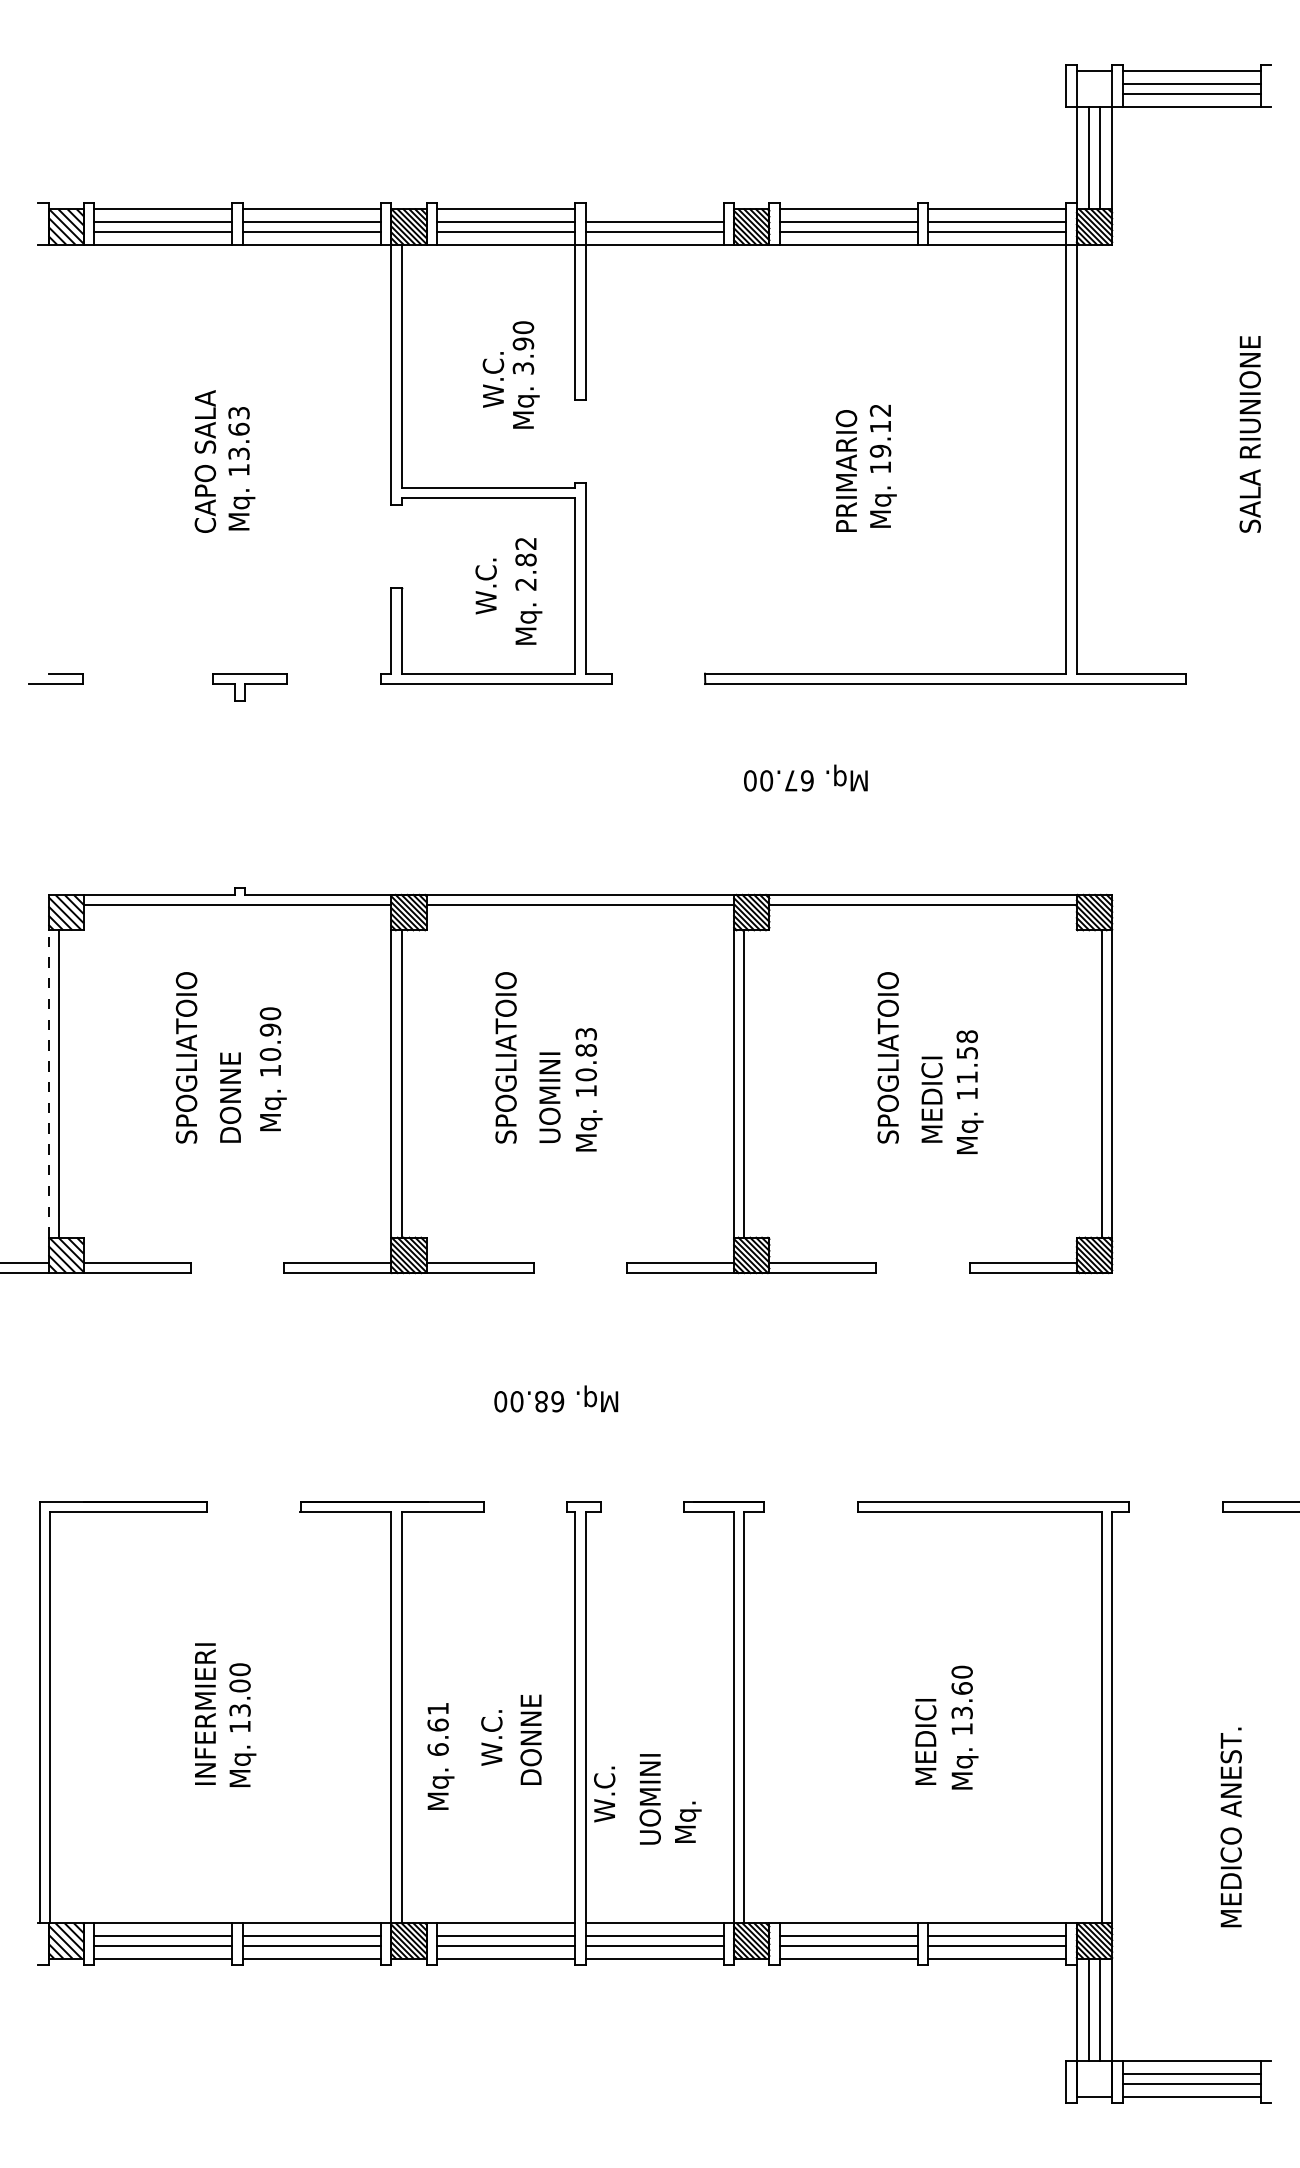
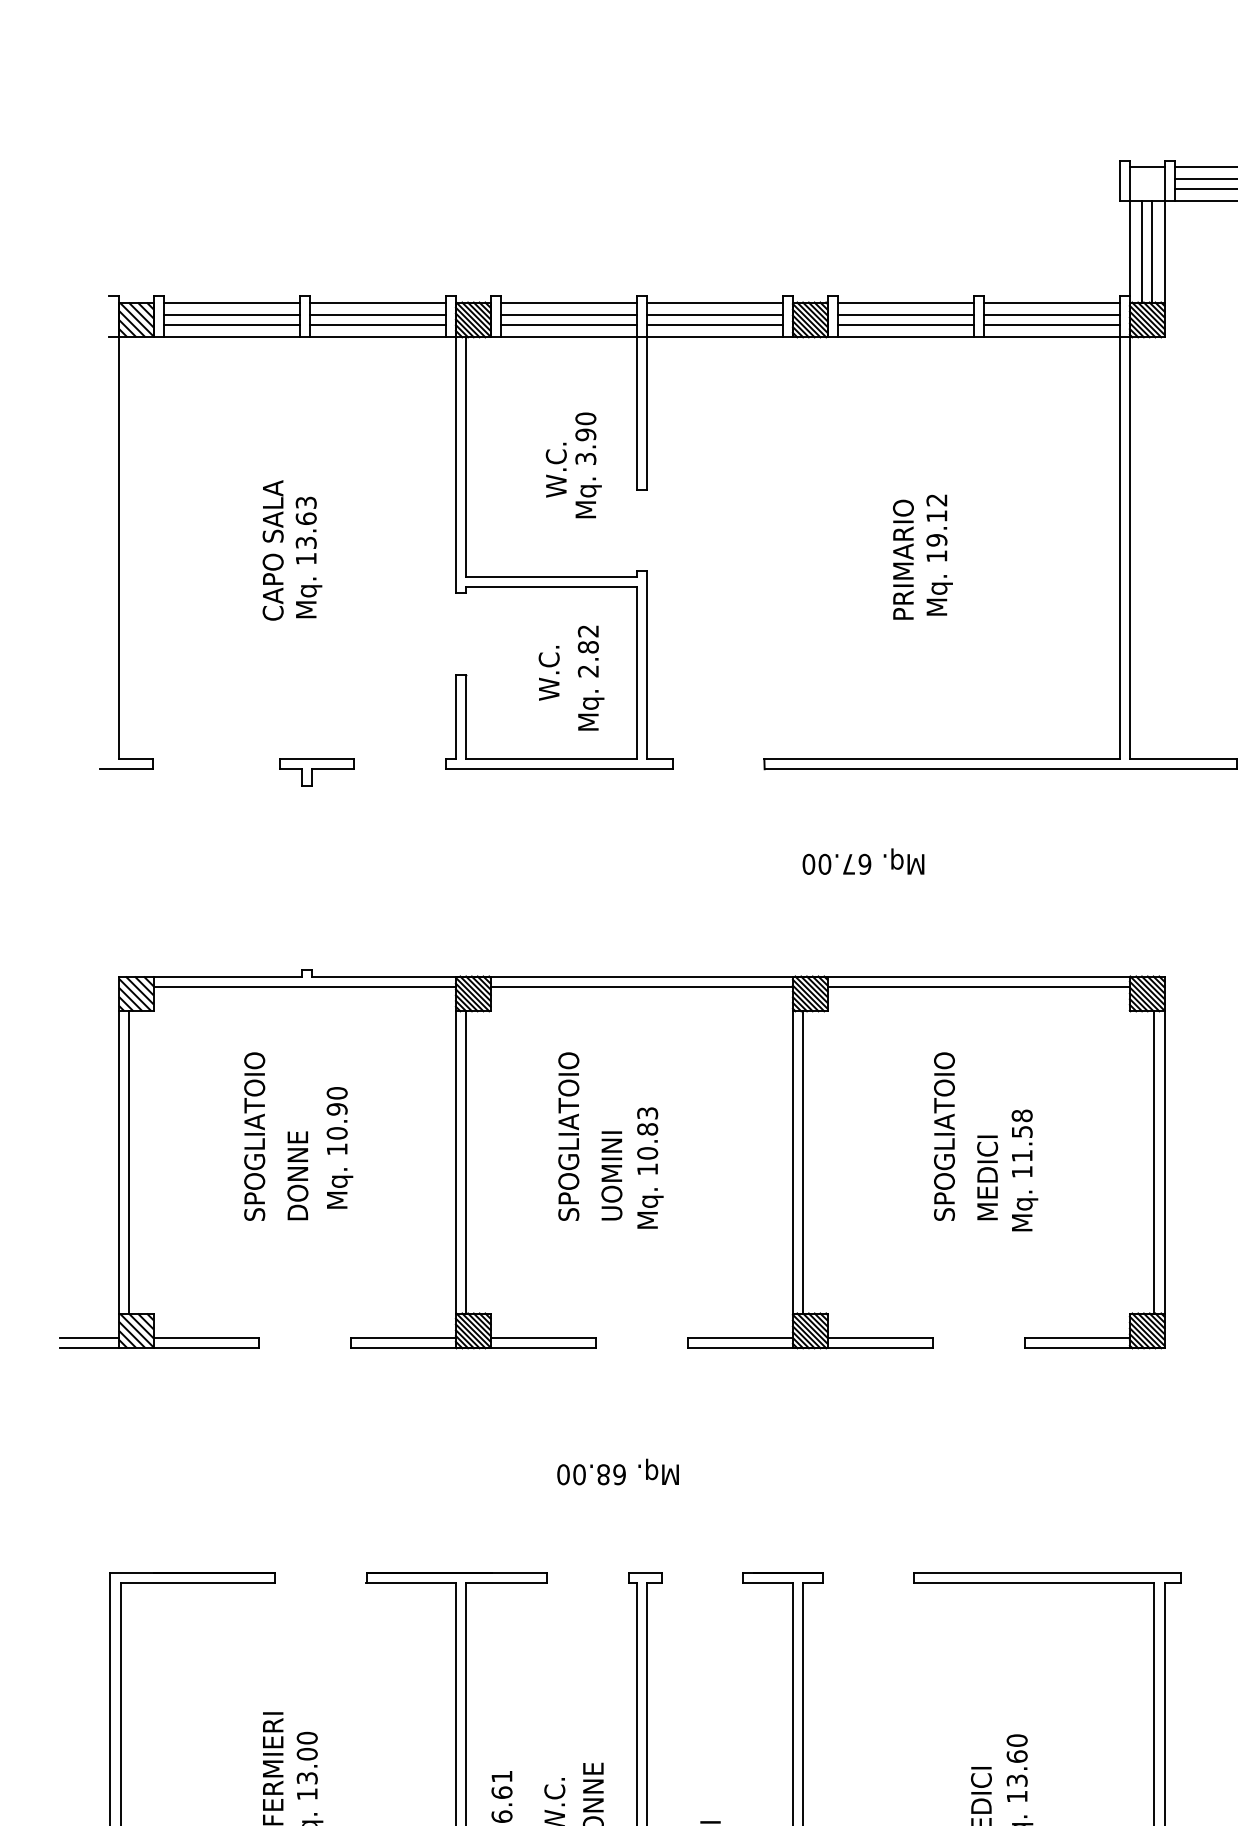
line: (654, 209) -> (714, 302), added
line: (48, 458) -> (118, 547), added
line: (48, 1084) -> (118, 1162), dashed -> solid

